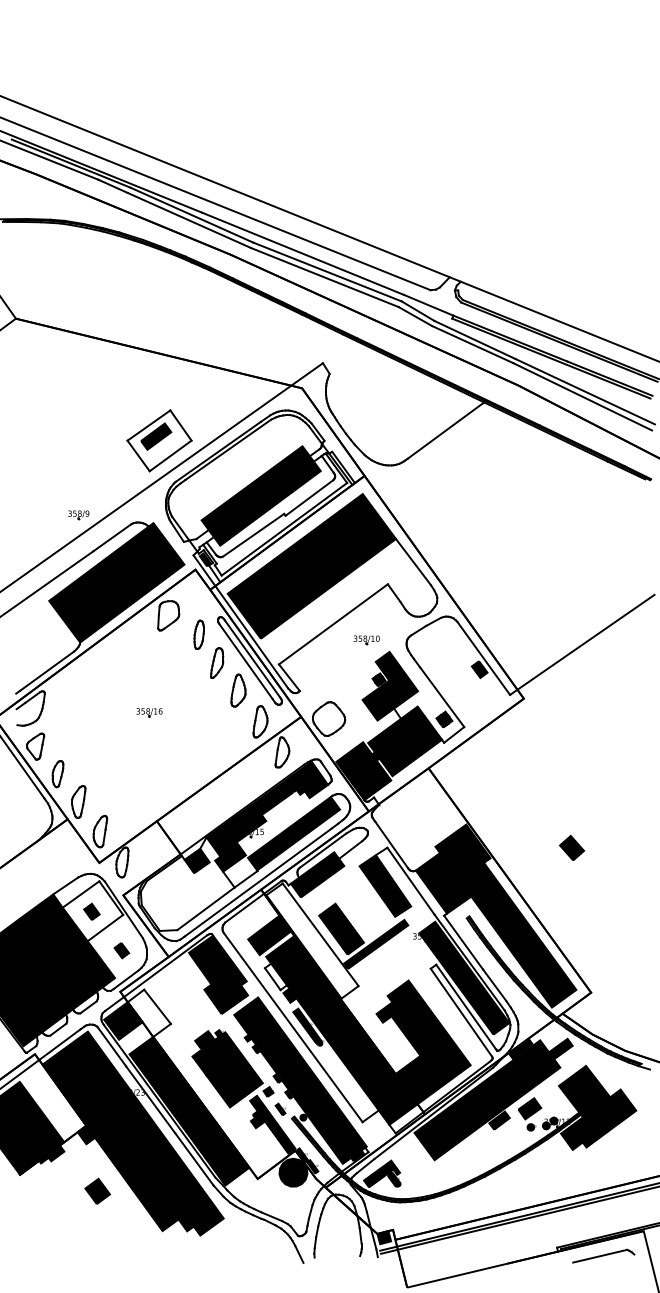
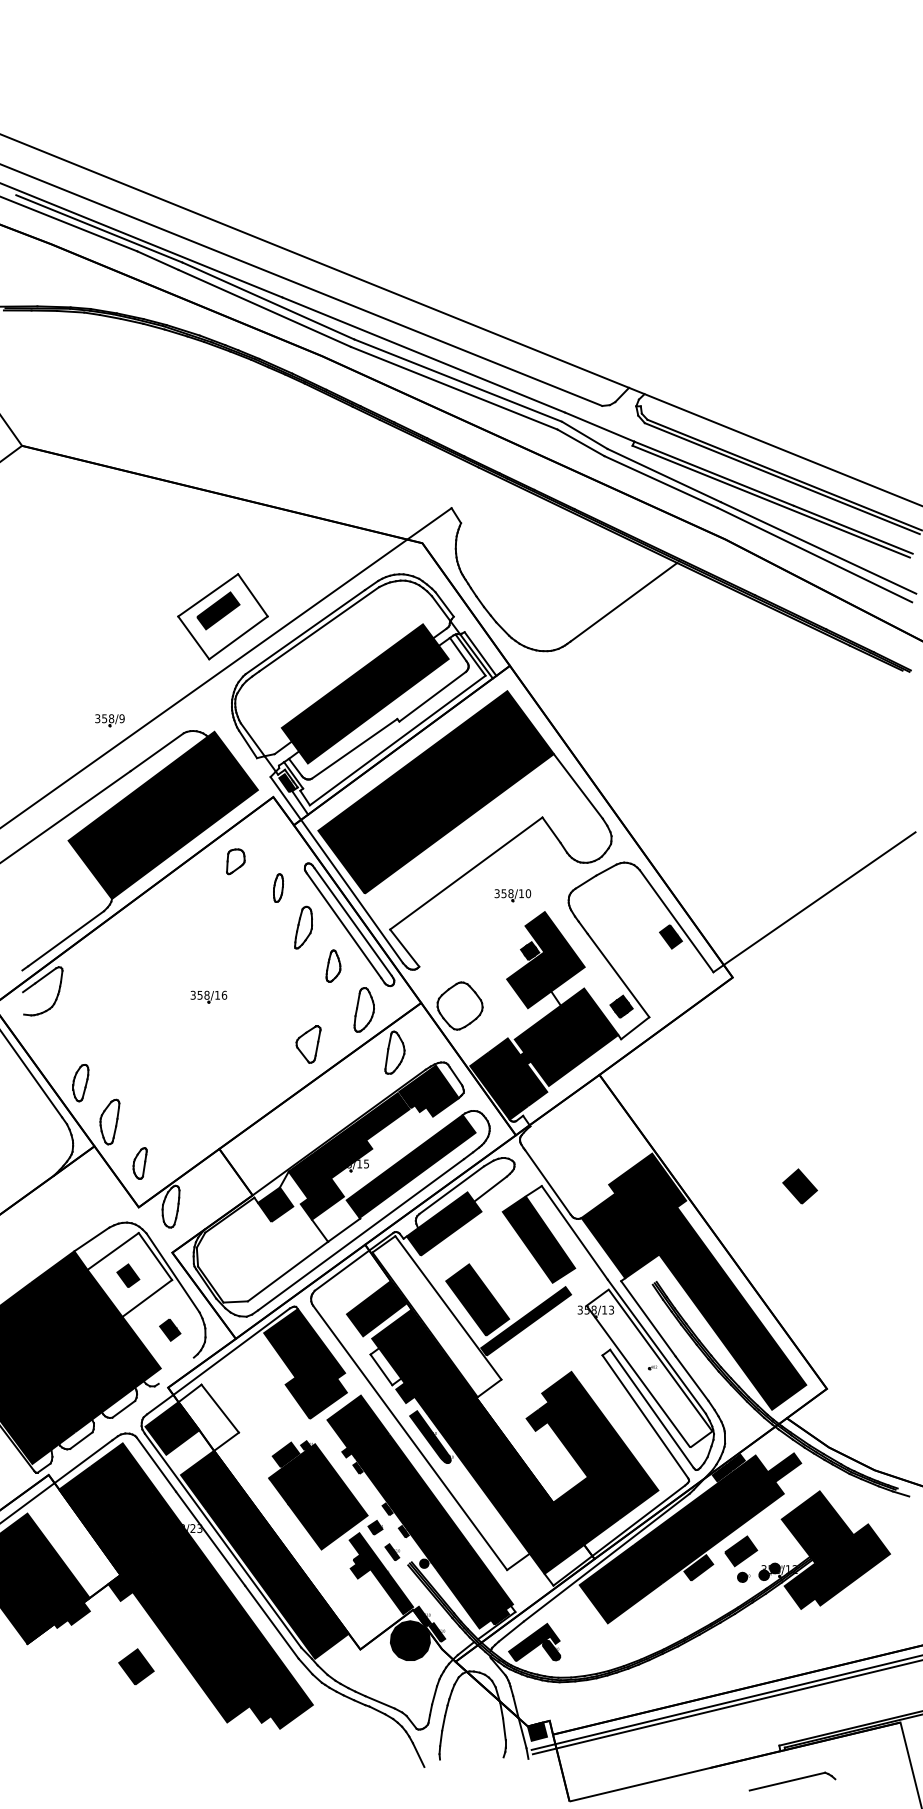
part: (168, 615) -> (235, 861), size x0.6
part: (199, 634) -> (278, 887), size x0.7
part: (238, 690) -> (333, 965), size x0.7
part: (35, 746) -> (308, 1044), moved
part: (99, 831) -> (139, 1163), size x0.7
fill: (464, 978) -> (649, 1368), removed
line: (125, 979) -> (175, 1370), removed
part: (603, 1256) -> (792, 1781), moved

